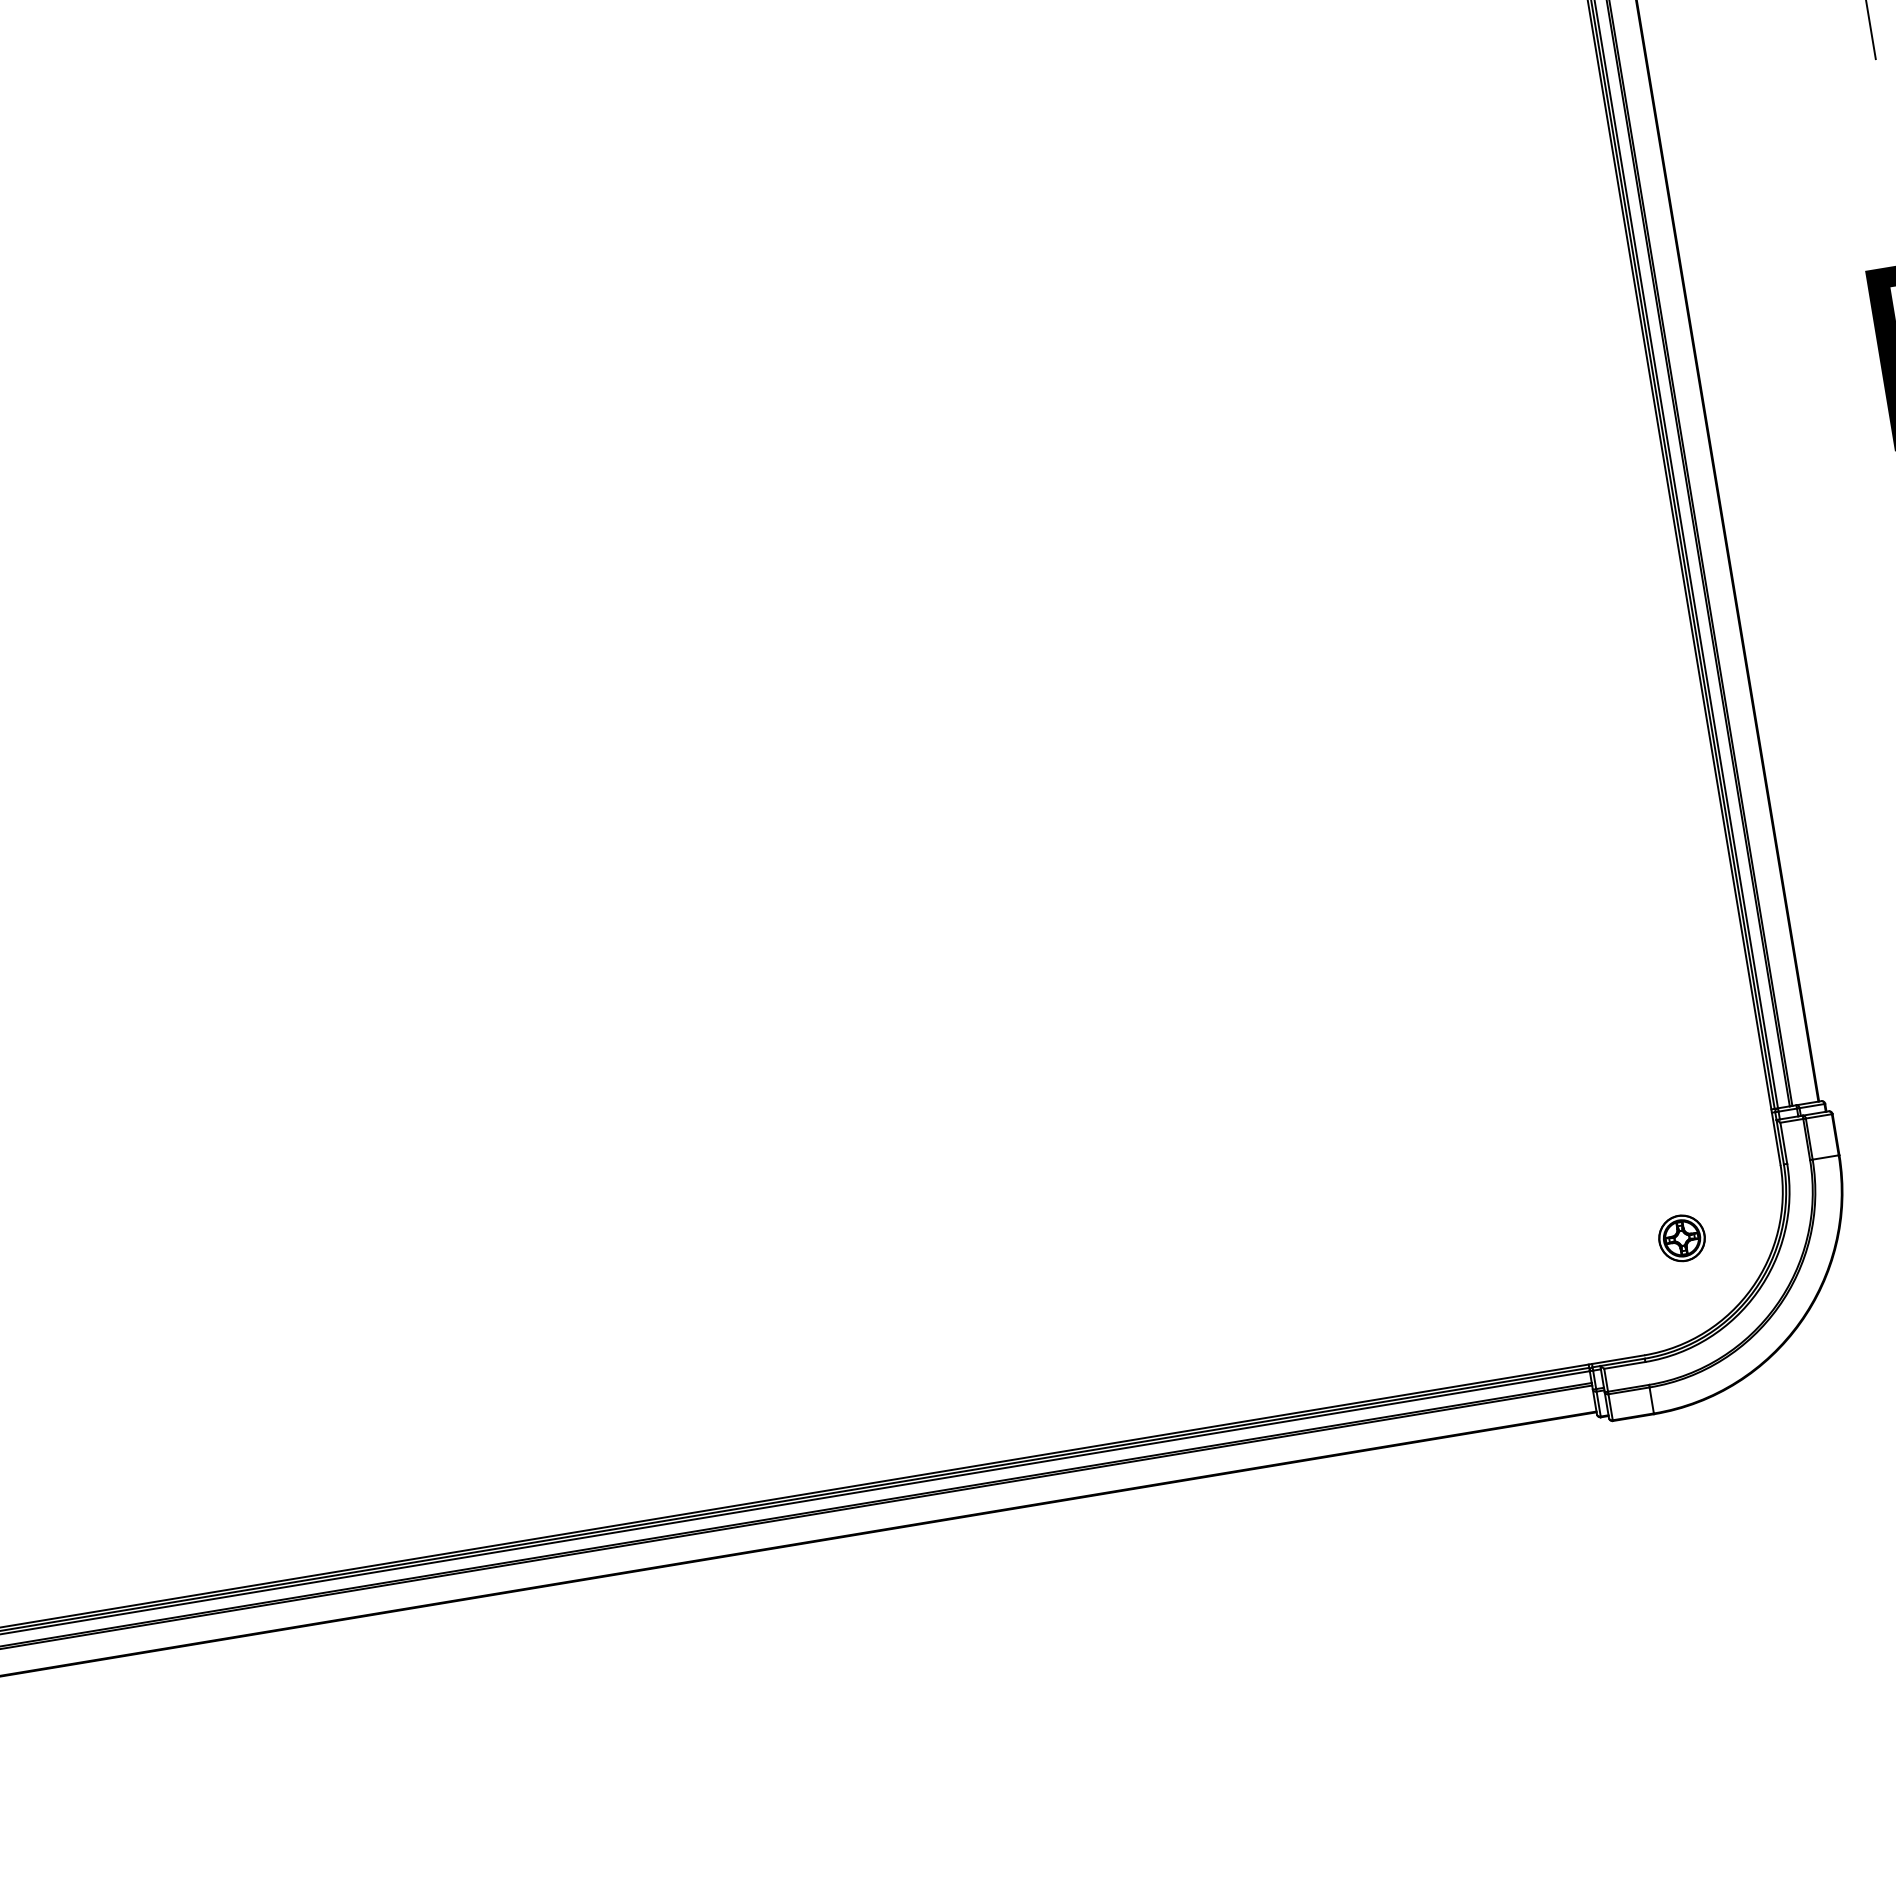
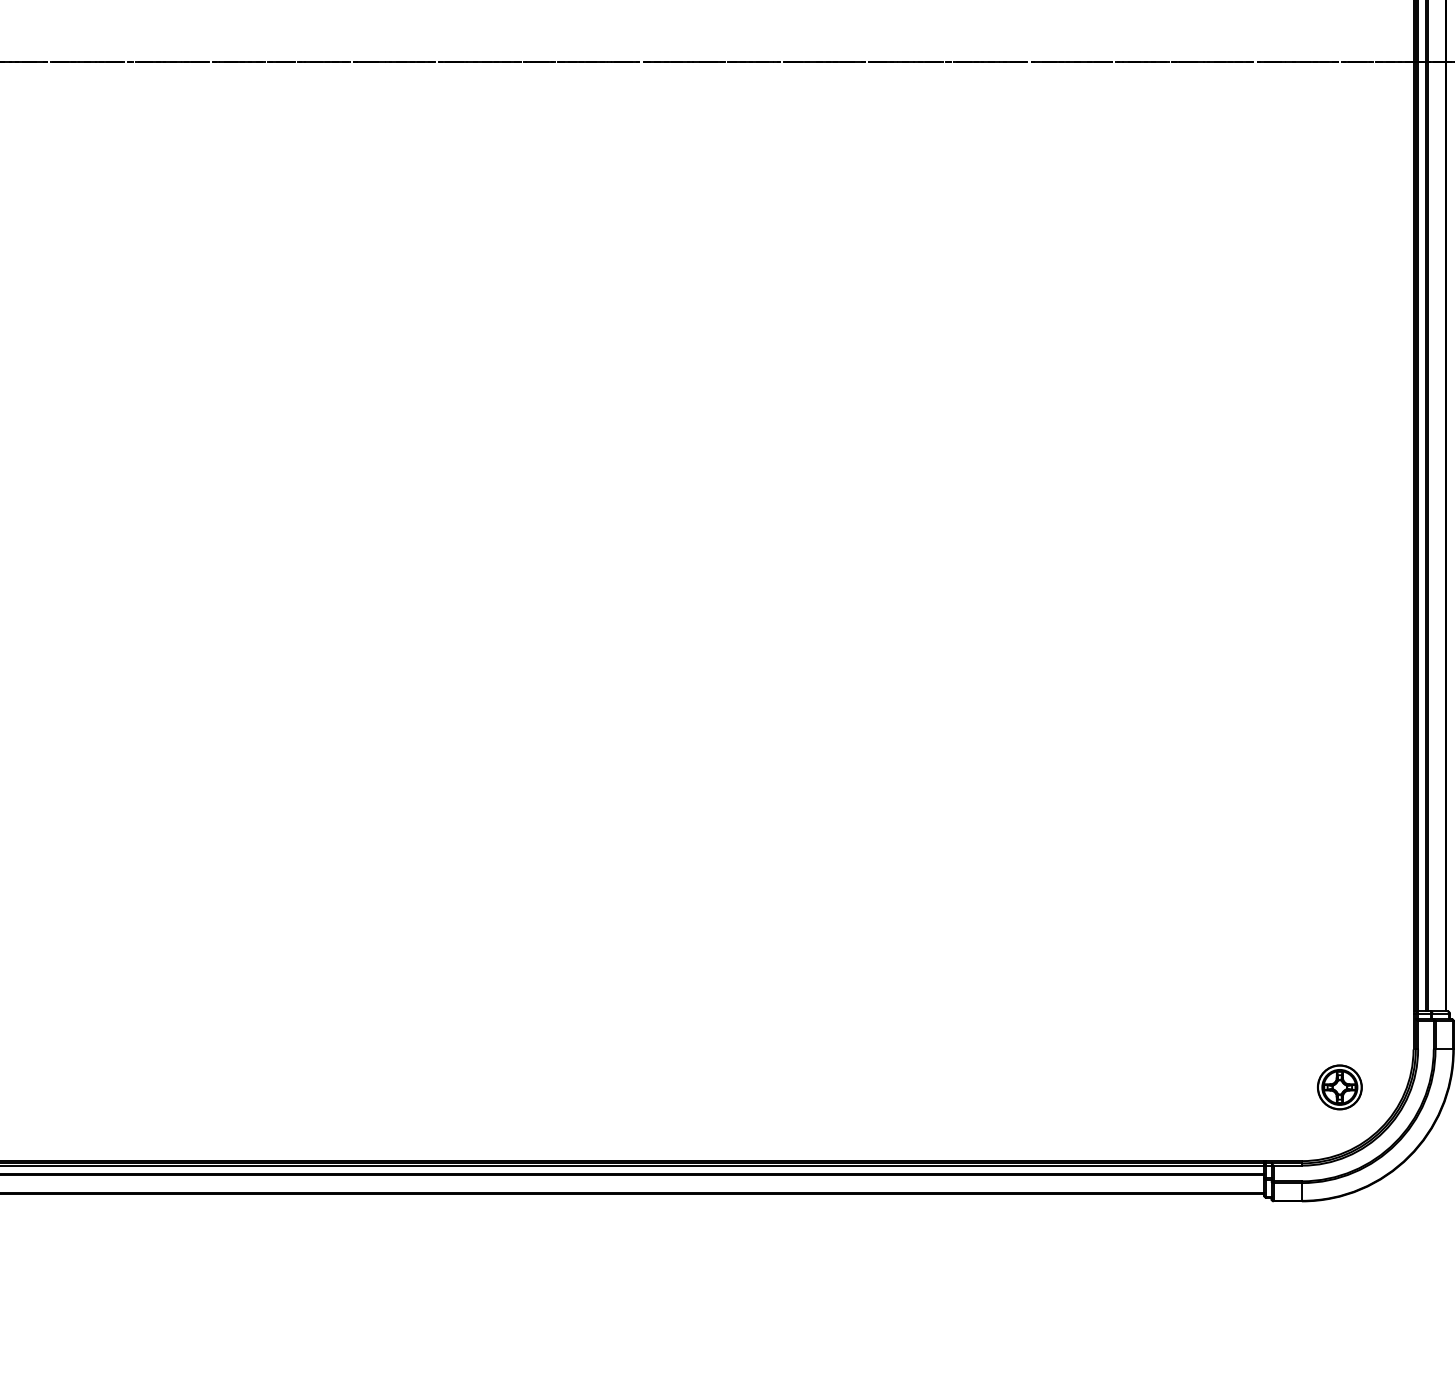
part: (1681, 1238) -> (1339, 1087), size x1.43

